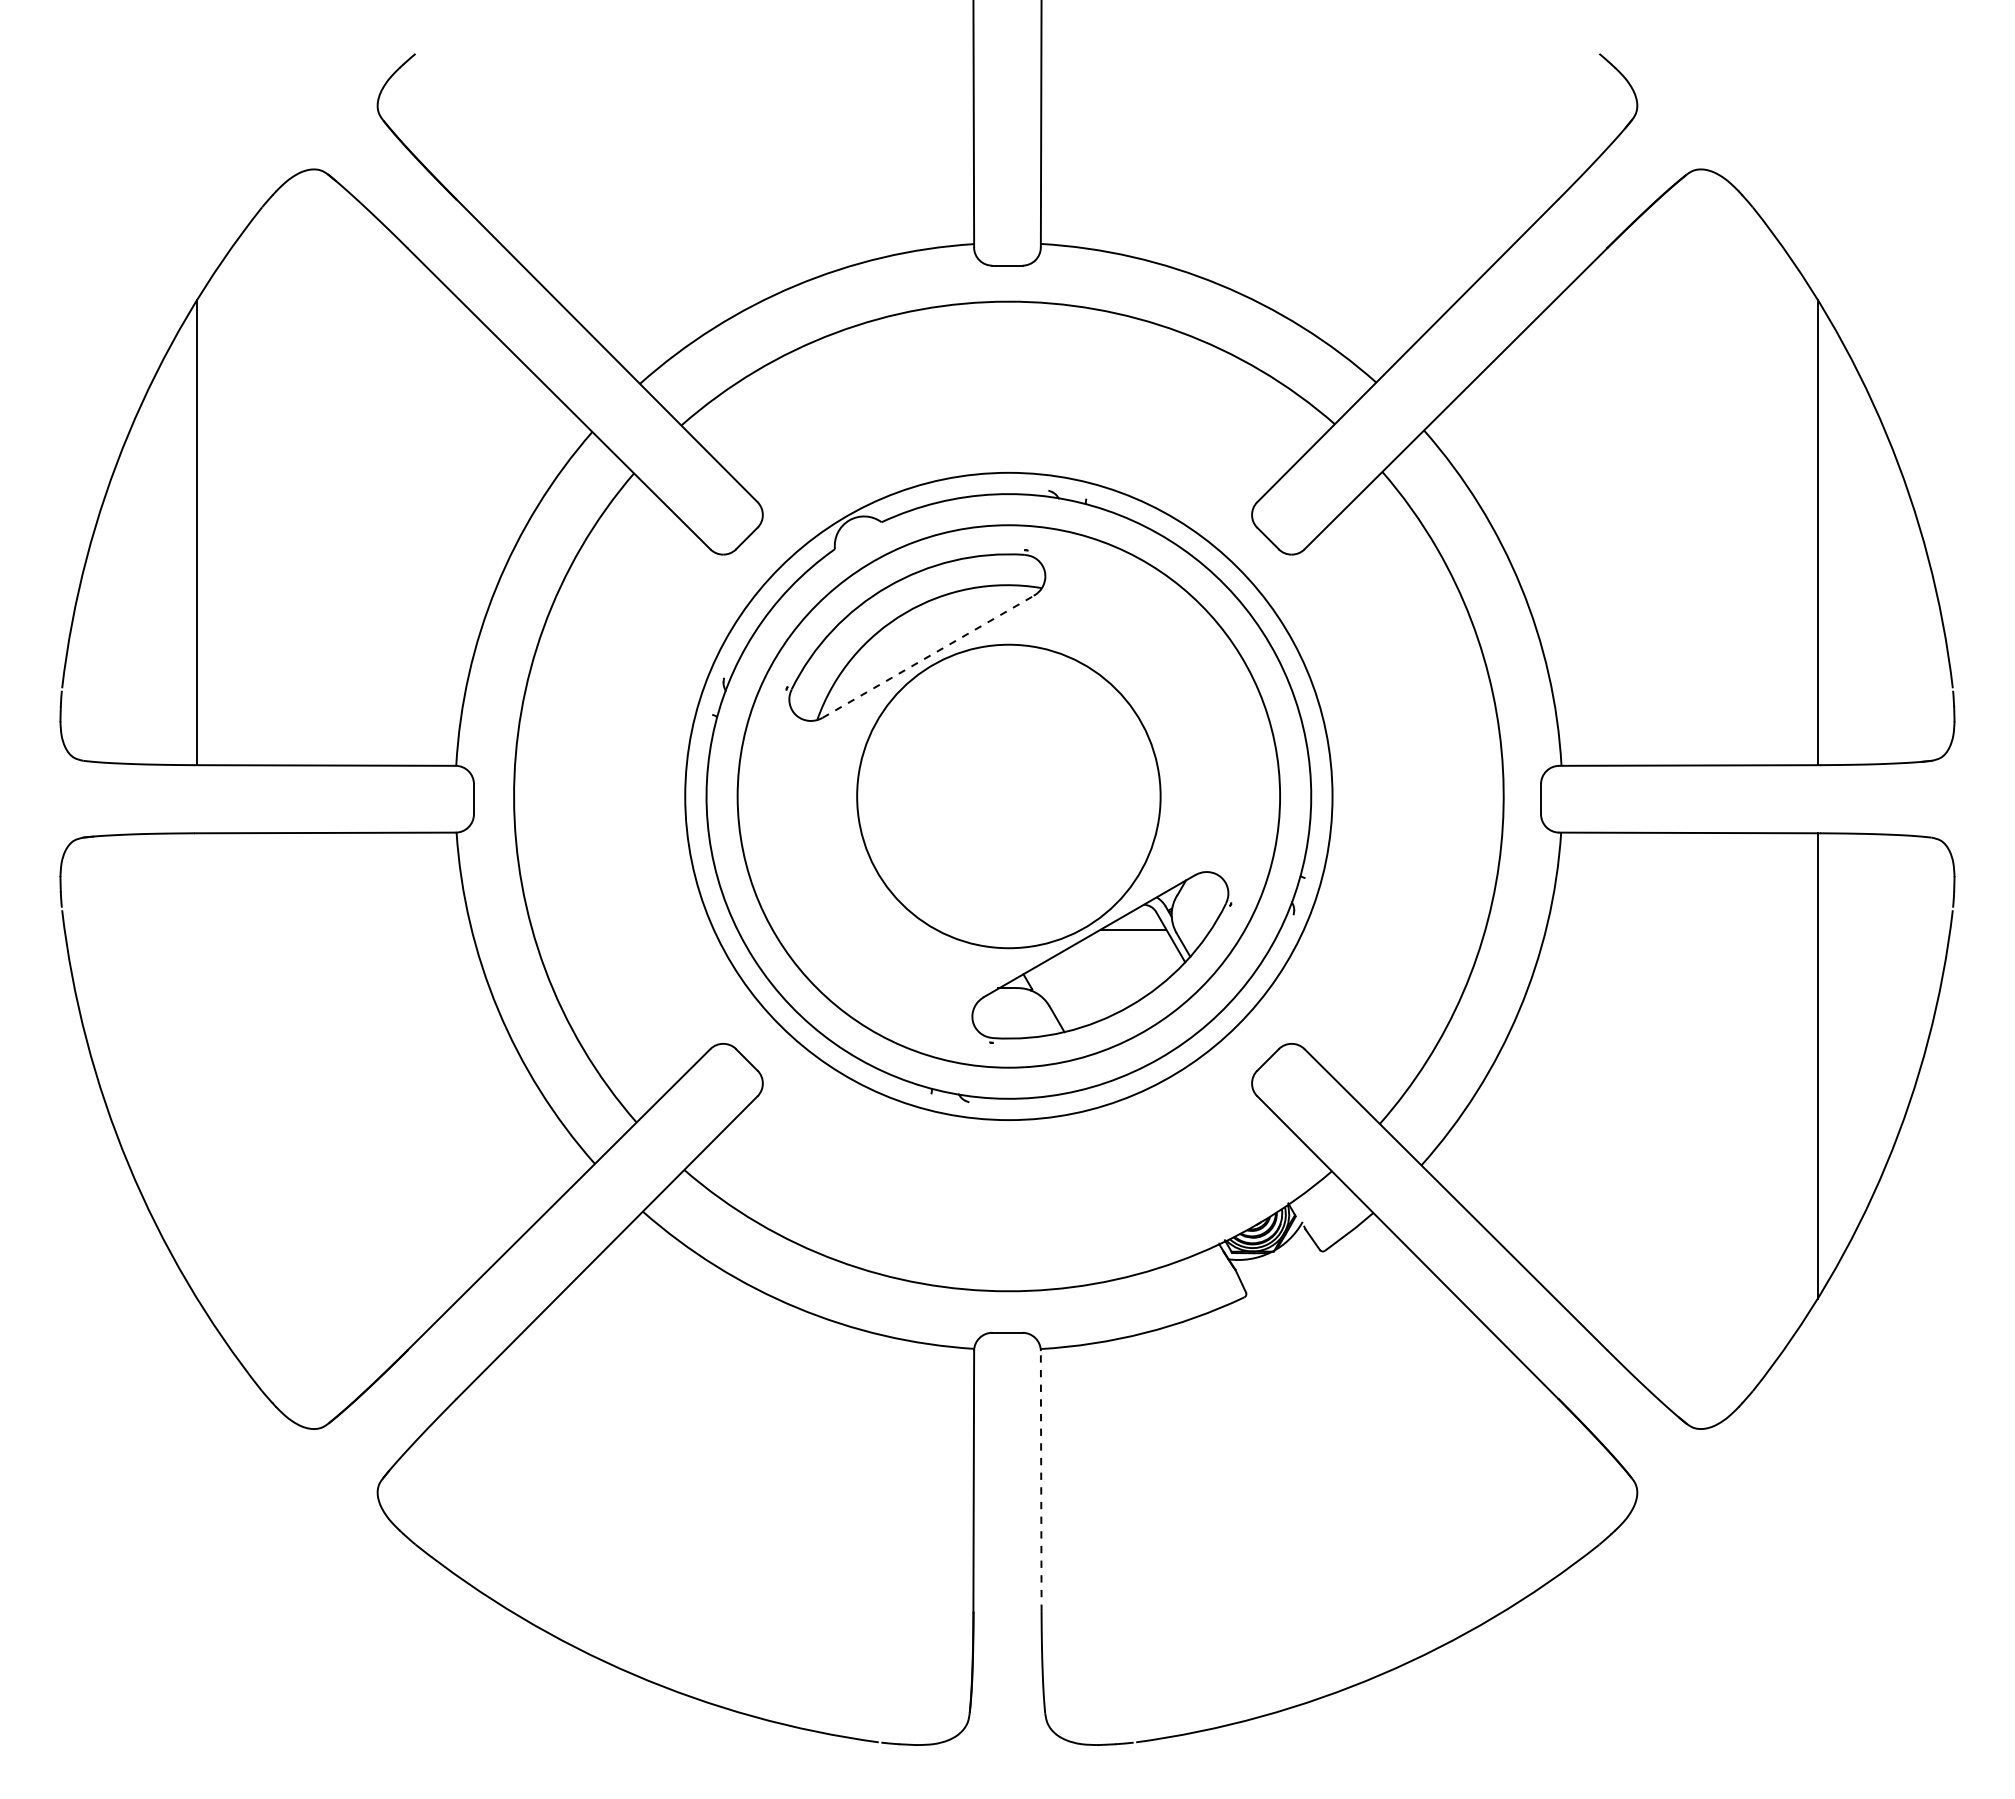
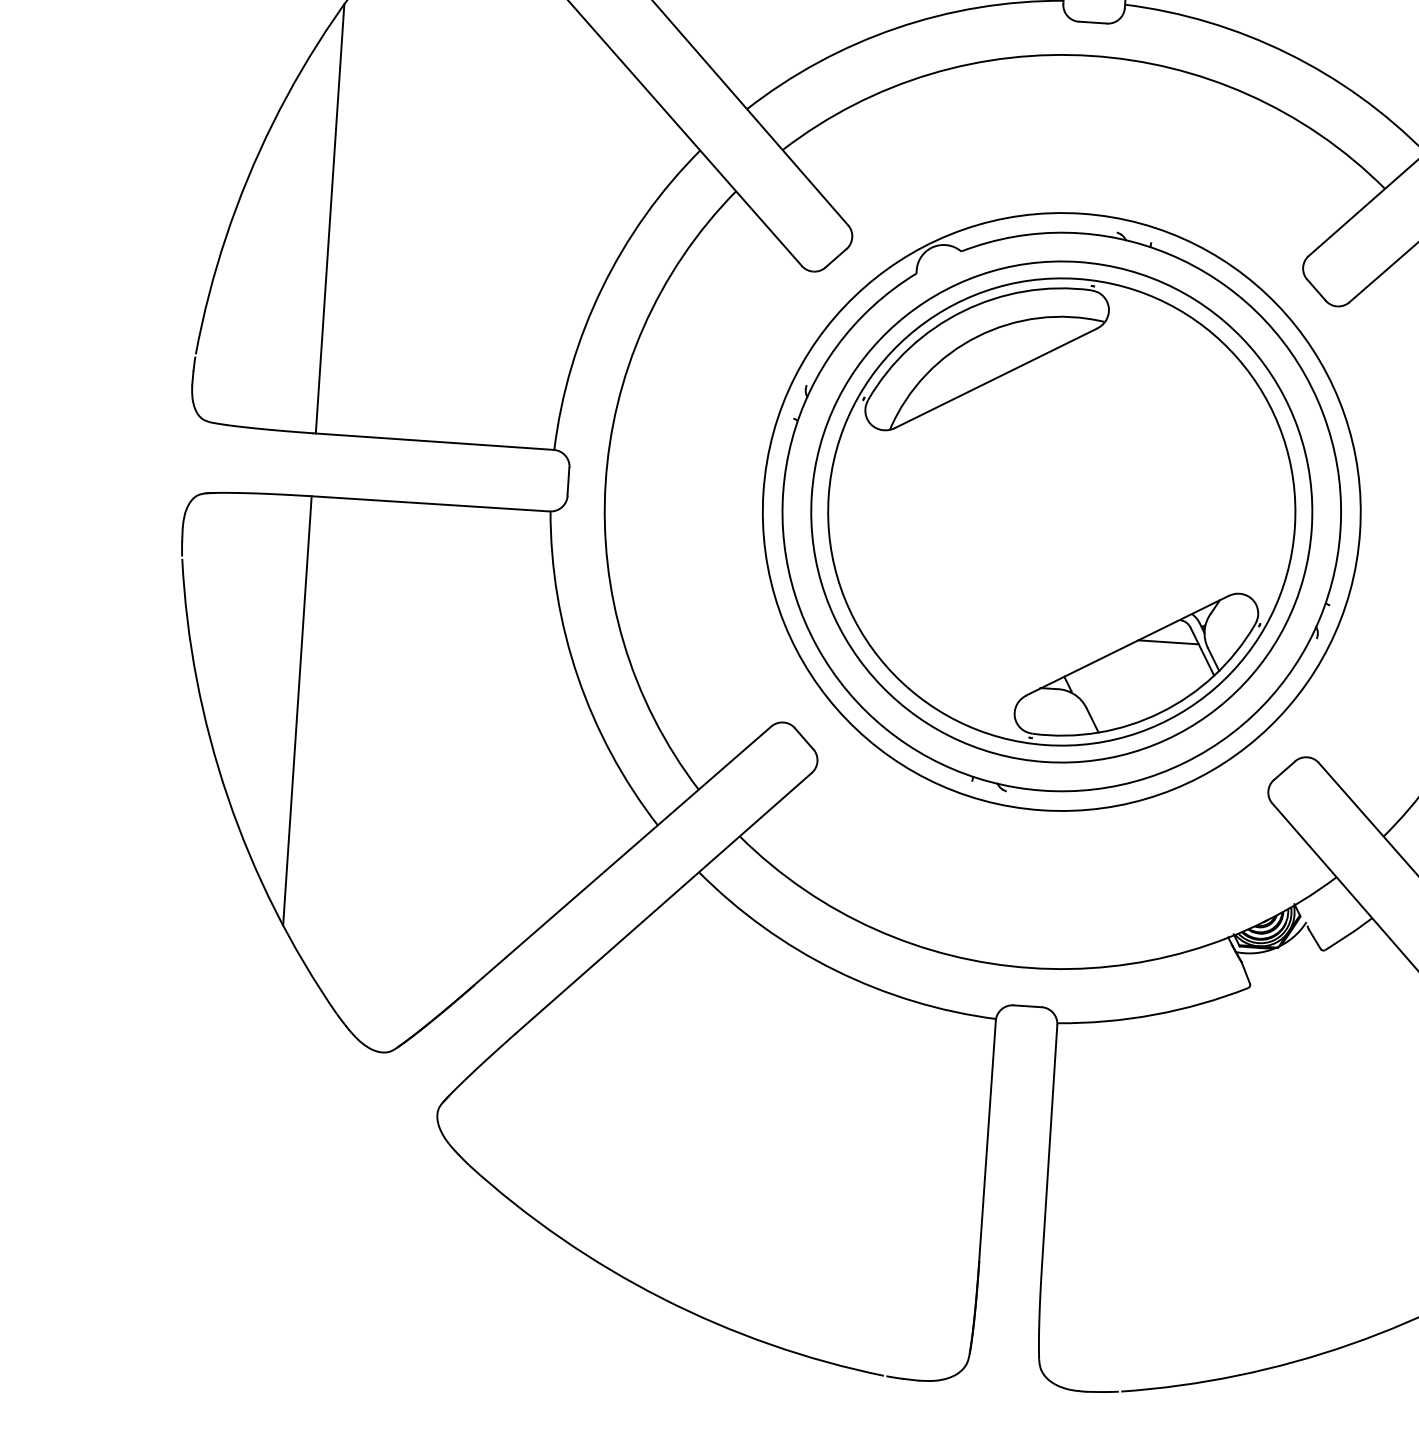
line: (928, 656) -> (996, 378), dashed -> solid
circle: (1008, 796) -> (1061, 512), size x1.67
line: (197, 1065) -> (297, 710), added
line: (1041, 1481) -> (1049, 1145), dashed -> solid

